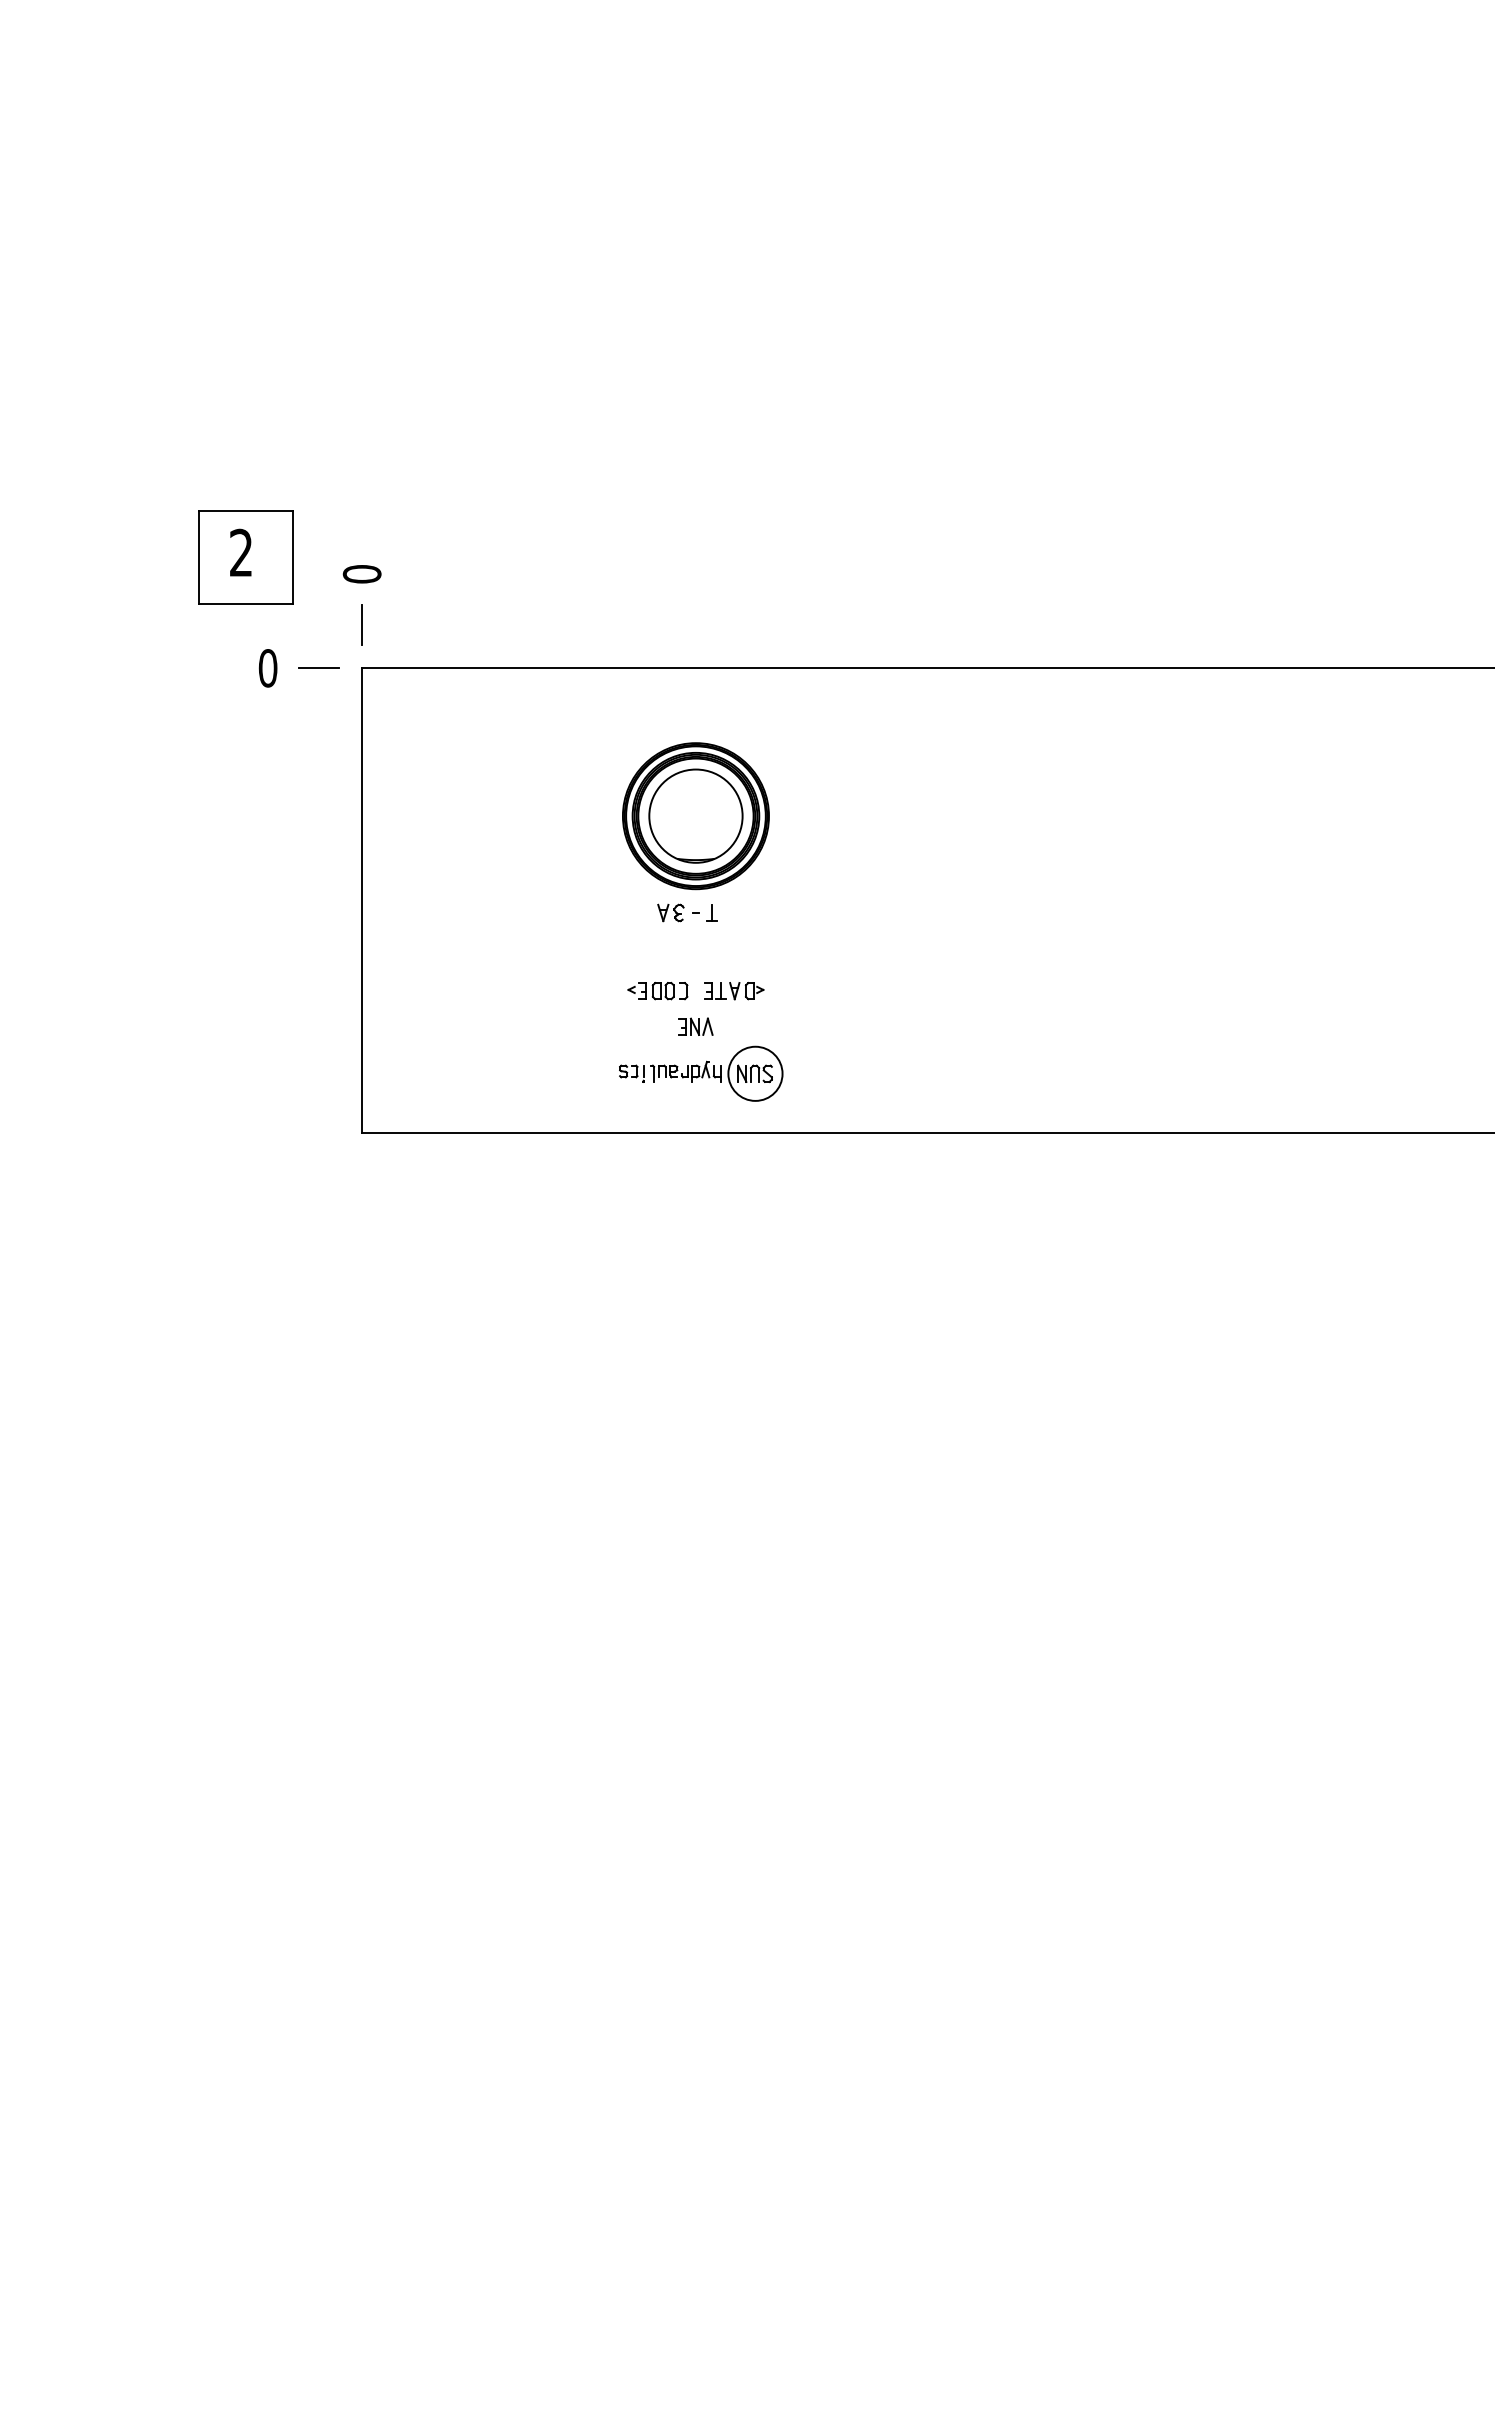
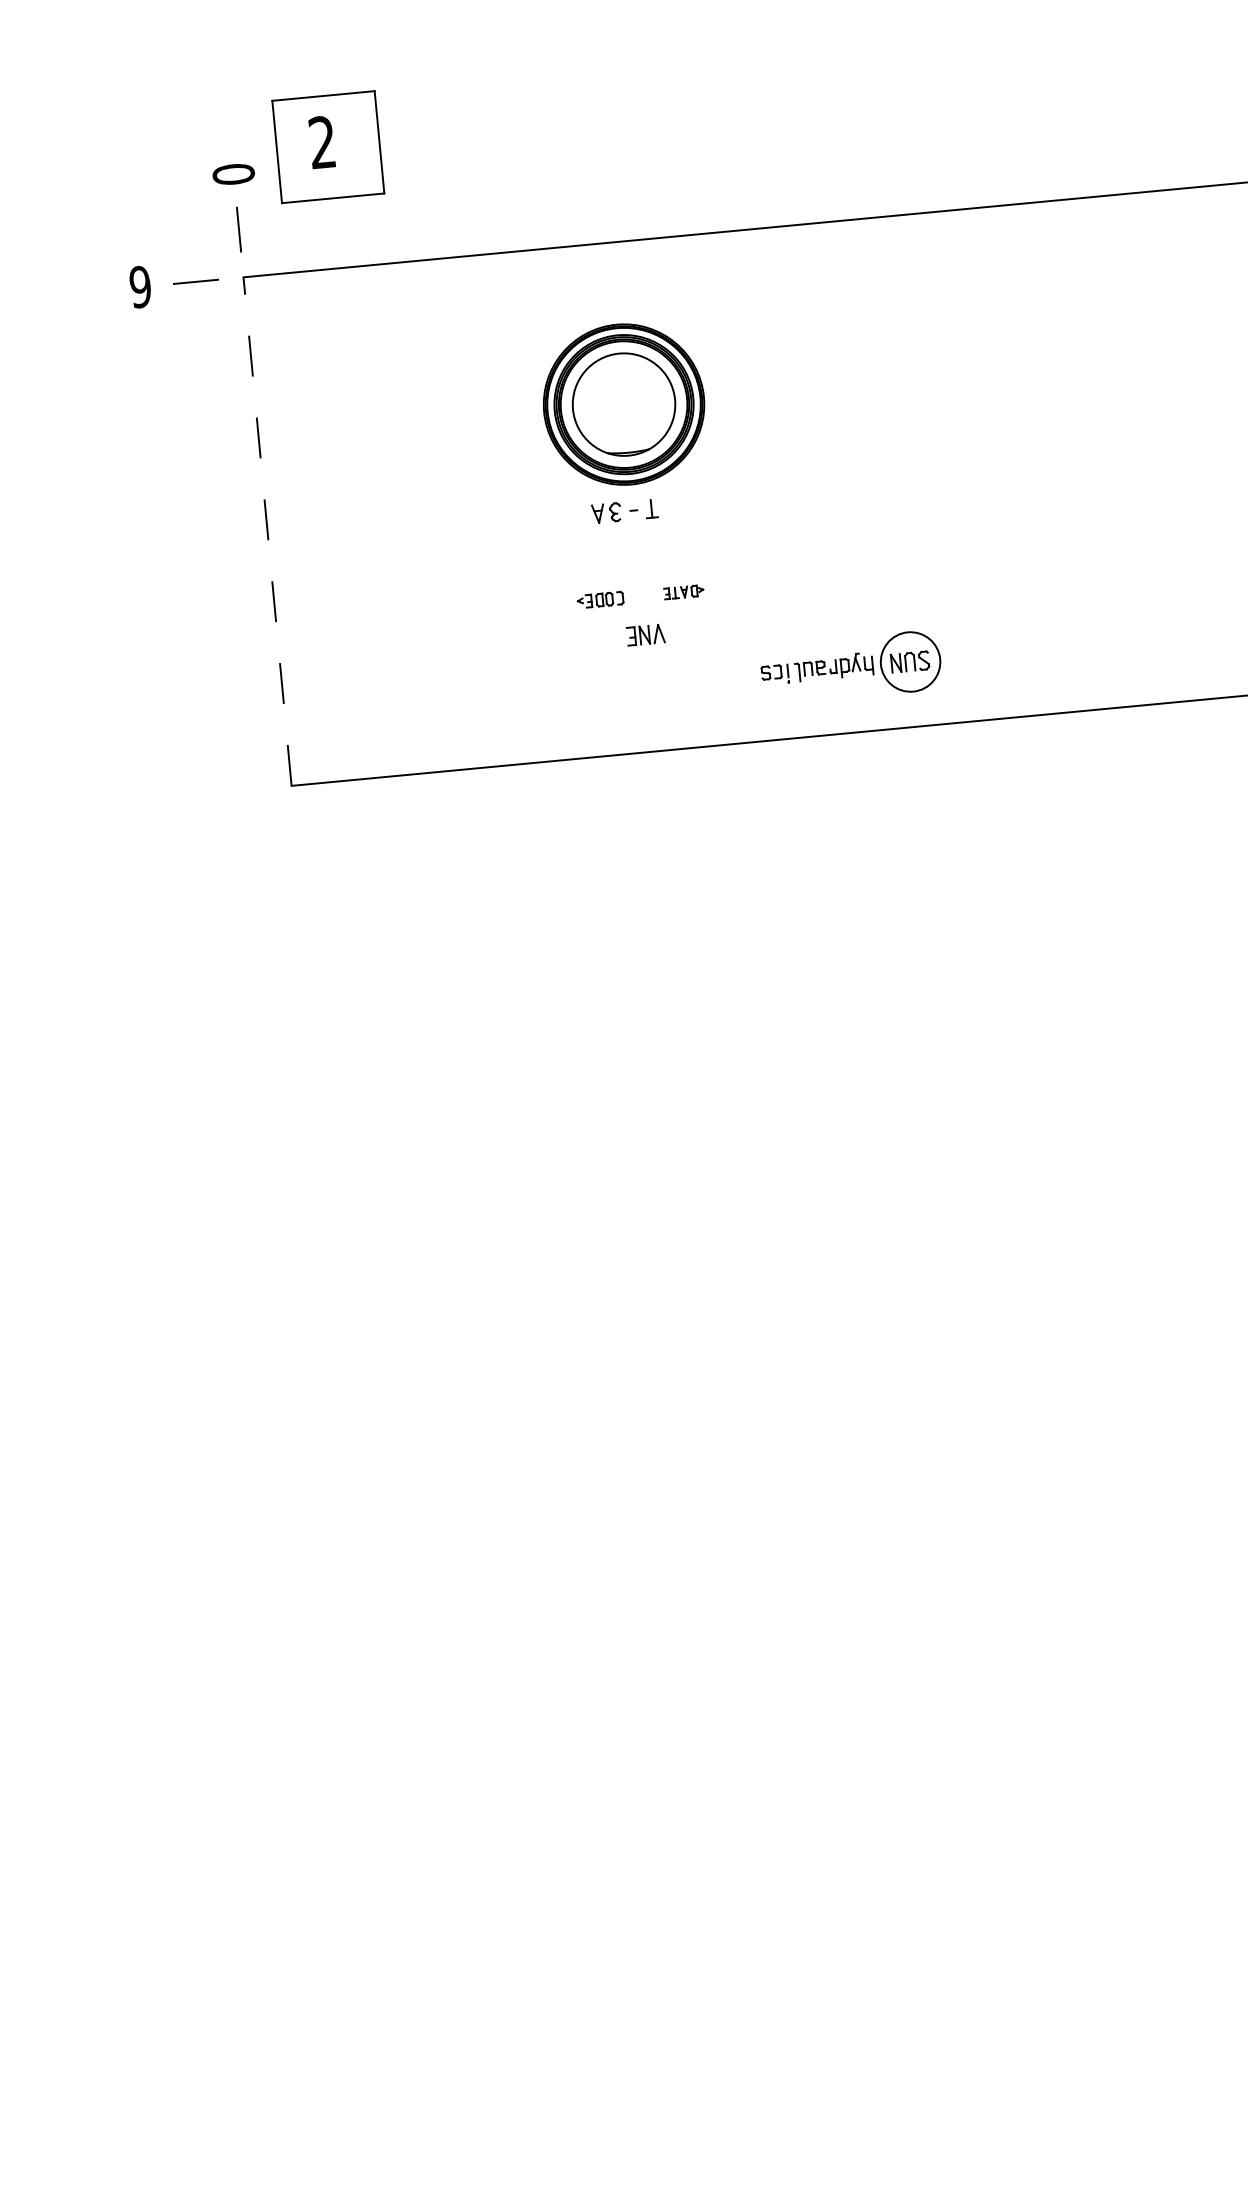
part: (245, 557) -> (327, 147), moved
text: (267, 668) -> (139, 287), 0 -> 9
line: (362, 900) -> (267, 531), solid -> dashed
part: (657, 991) -> (600, 600), size x0.7
part: (734, 991) -> (684, 592), size x0.6
part: (701, 1073) -> (851, 667), moved

